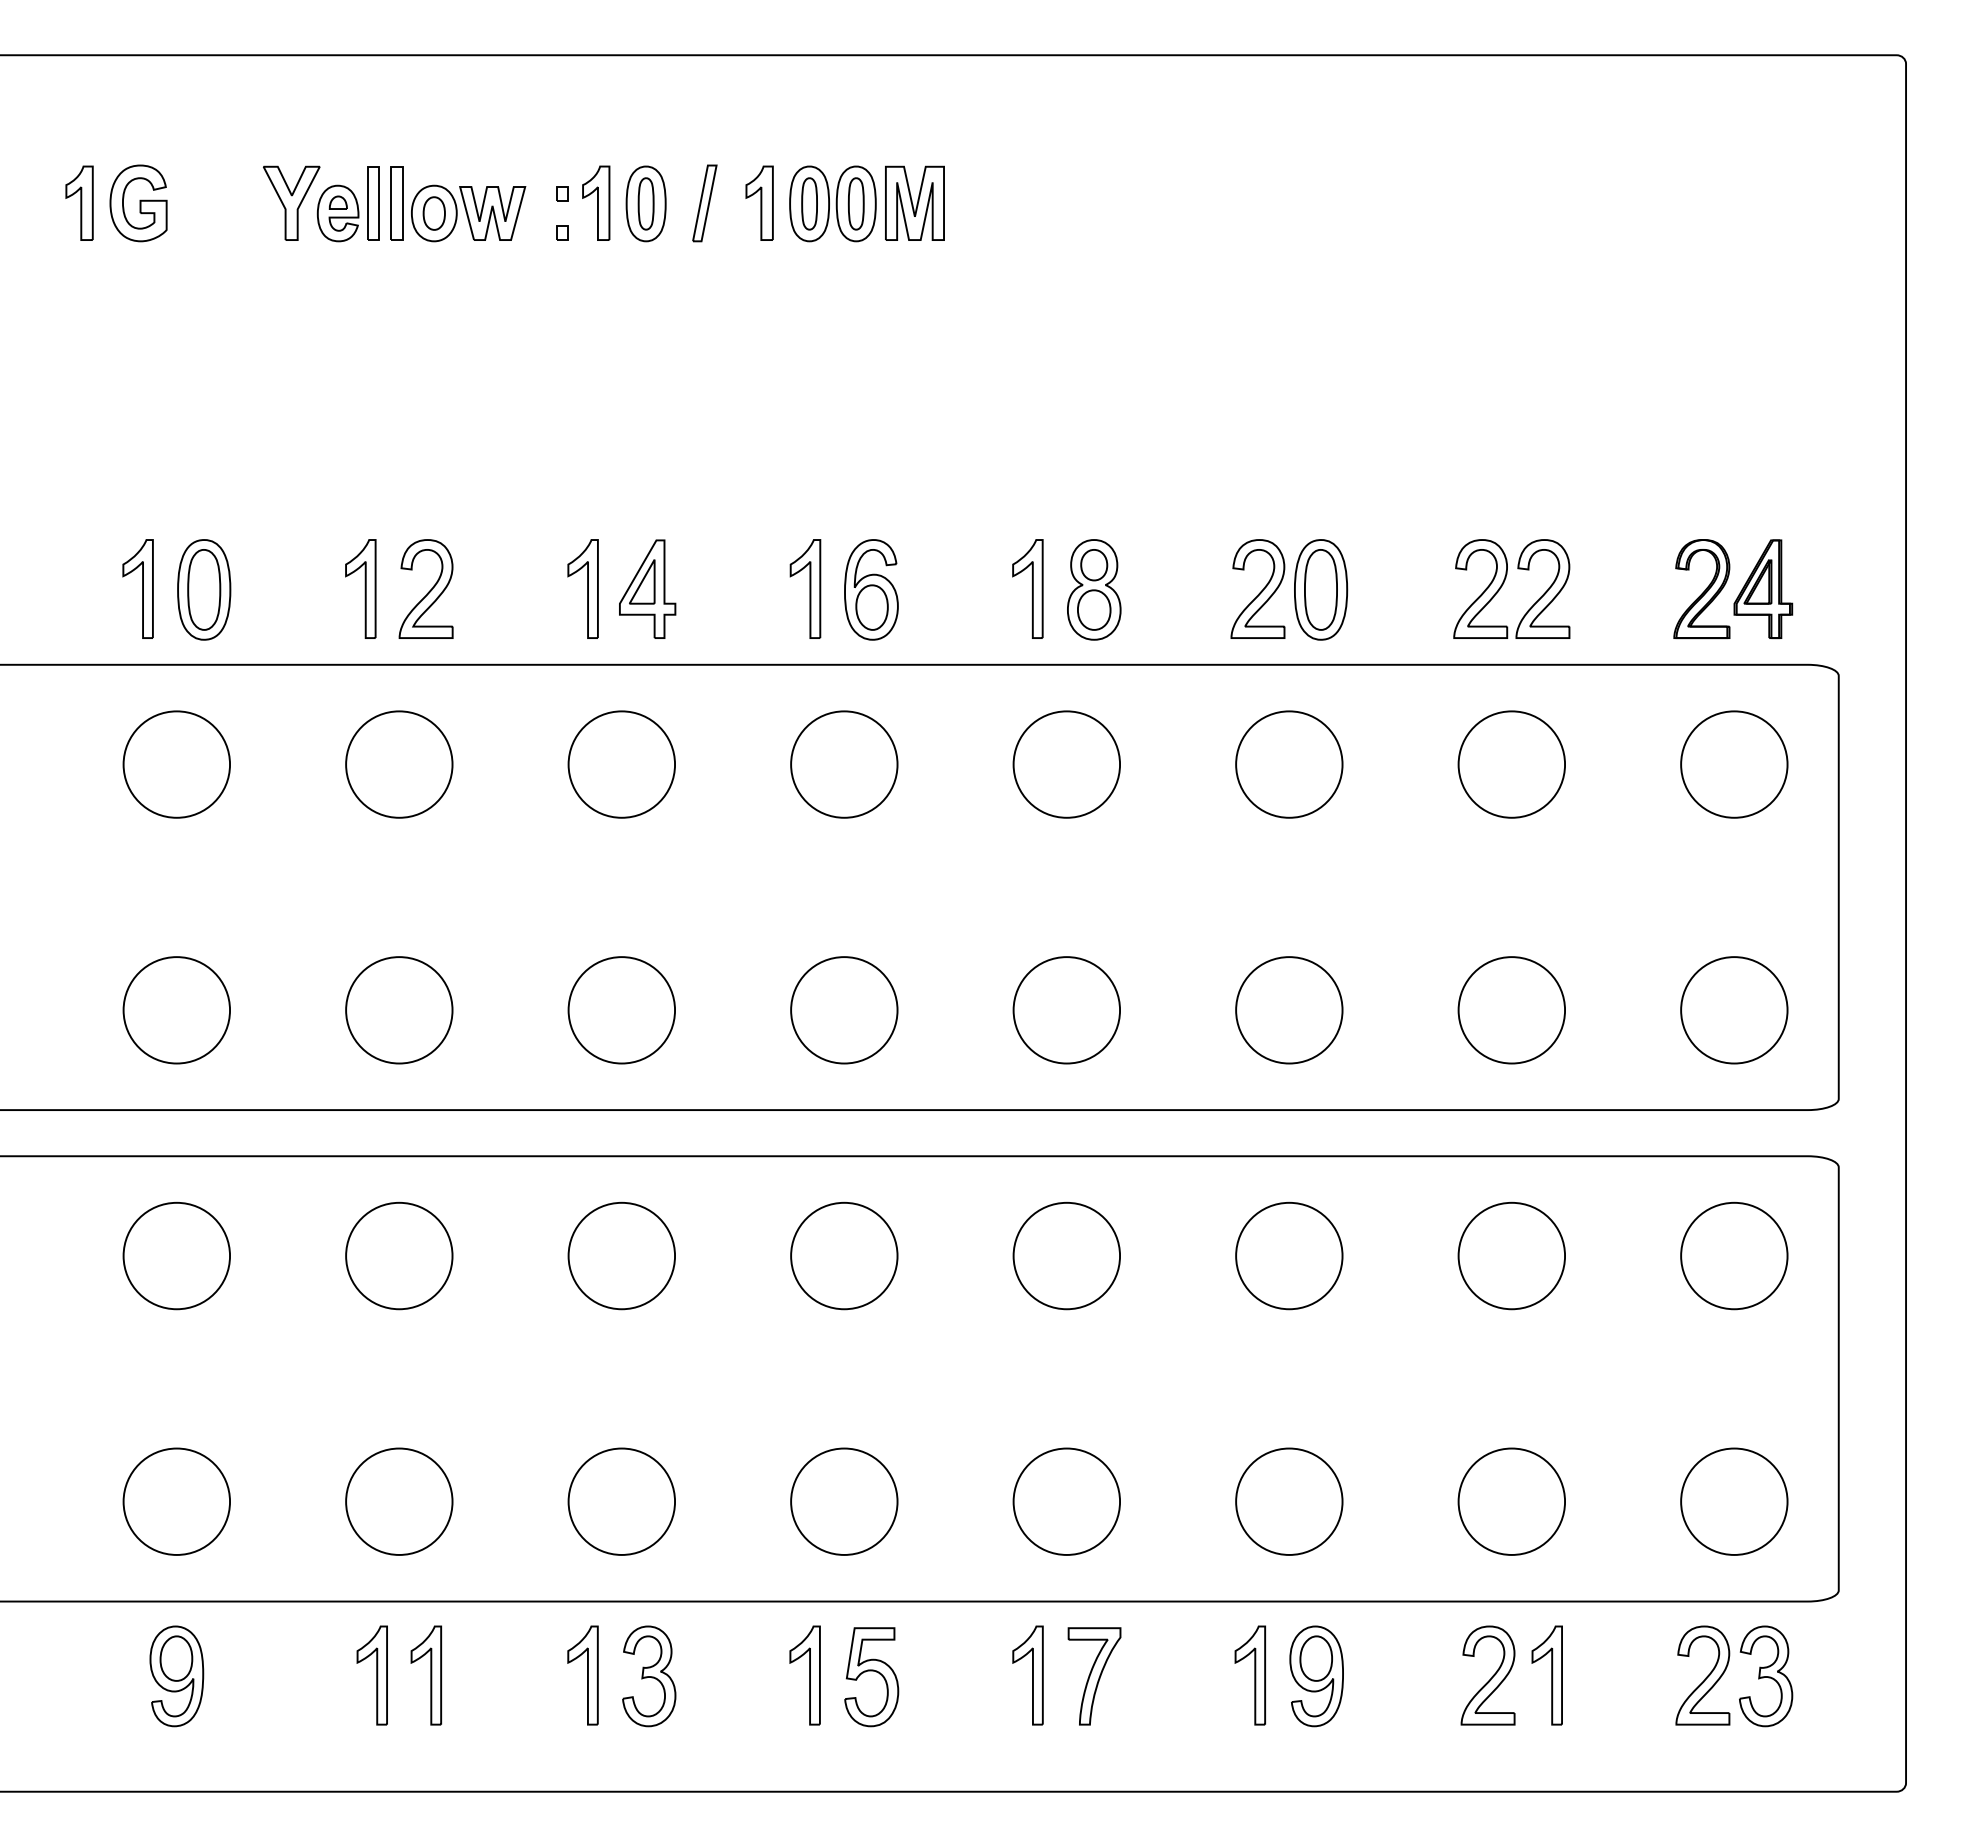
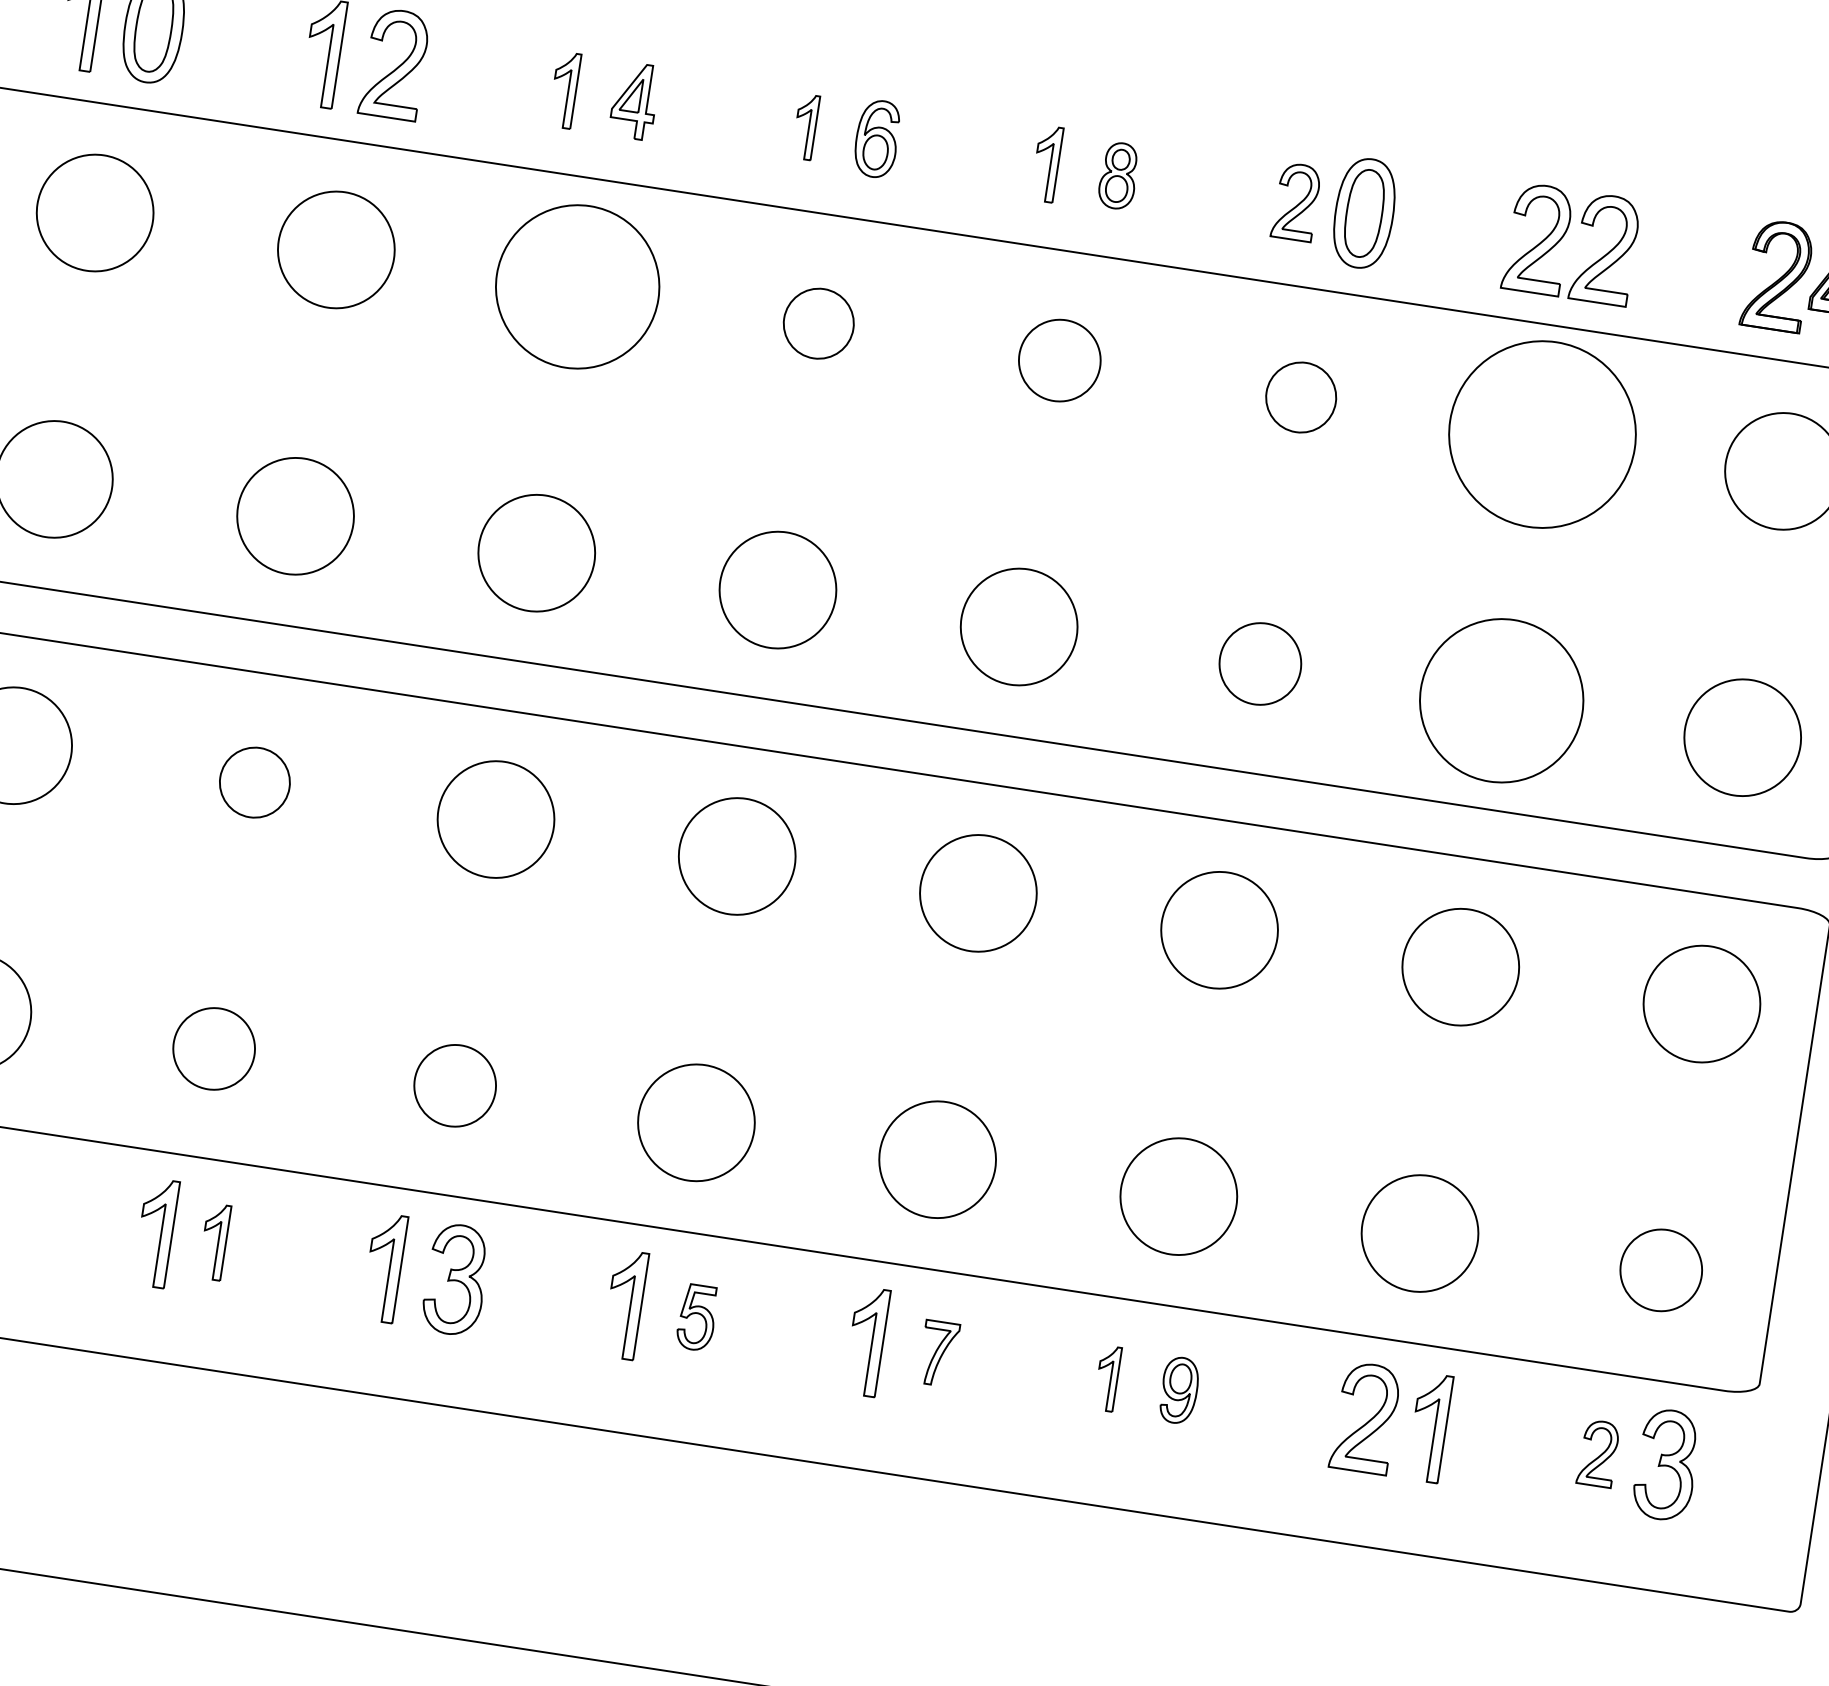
part: (582, 588) -> (564, 89), size x0.7
part: (647, 588) -> (634, 100), size x0.7
part: (805, 588) -> (805, 126), size x0.6
part: (1027, 588) -> (1046, 163), size x0.7
part: (1257, 588) -> (1295, 201), size x0.7
part: (871, 589) -> (877, 138), size x0.7
part: (1094, 589) -> (1118, 175), size x0.6
part: (621, 764) -> (577, 286), size x1.4
part: (844, 764) -> (818, 323), size x0.6
part: (1066, 764) -> (1059, 360), size x0.7
part: (1289, 764) -> (1301, 397), size x0.6
part: (1511, 764) -> (1541, 434), size x1.6
part: (1289, 1010) -> (1260, 664), size x0.7
part: (1511, 1010) -> (1501, 700), size x1.4
part: (399, 1255) -> (255, 782), size x0.6
part: (399, 1501) -> (214, 1048), size x0.7
part: (621, 1501) -> (454, 1085), size x0.7
part: (1734, 1501) -> (1661, 1270), size x0.7
part: (426, 1675) -> (214, 1241), size x0.7
part: (1249, 1675) -> (1106, 1378), size x0.6
part: (1702, 1675) -> (1597, 1453), size x0.6
part: (1094, 1676) -> (938, 1353), size x0.6
part: (1316, 1676) -> (1179, 1390), size x0.6
part: (871, 1677) -> (696, 1317), size x0.6

